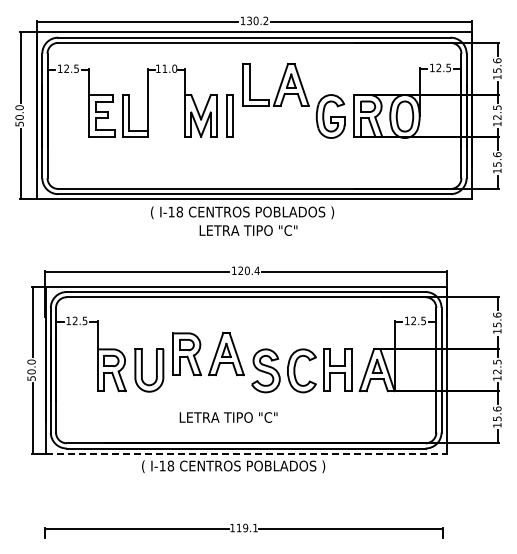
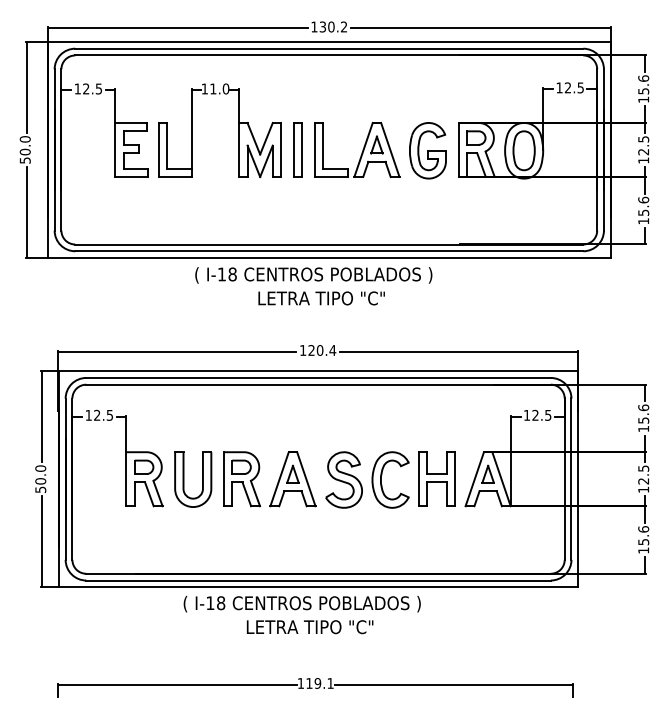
part: (275, 84) -> (356, 149), moved
part: (214, 355) -> (277, 480), moved
text: (228, 417) -> (309, 627), moved
line: (246, 453) -> (318, 586), dashed -> solid

